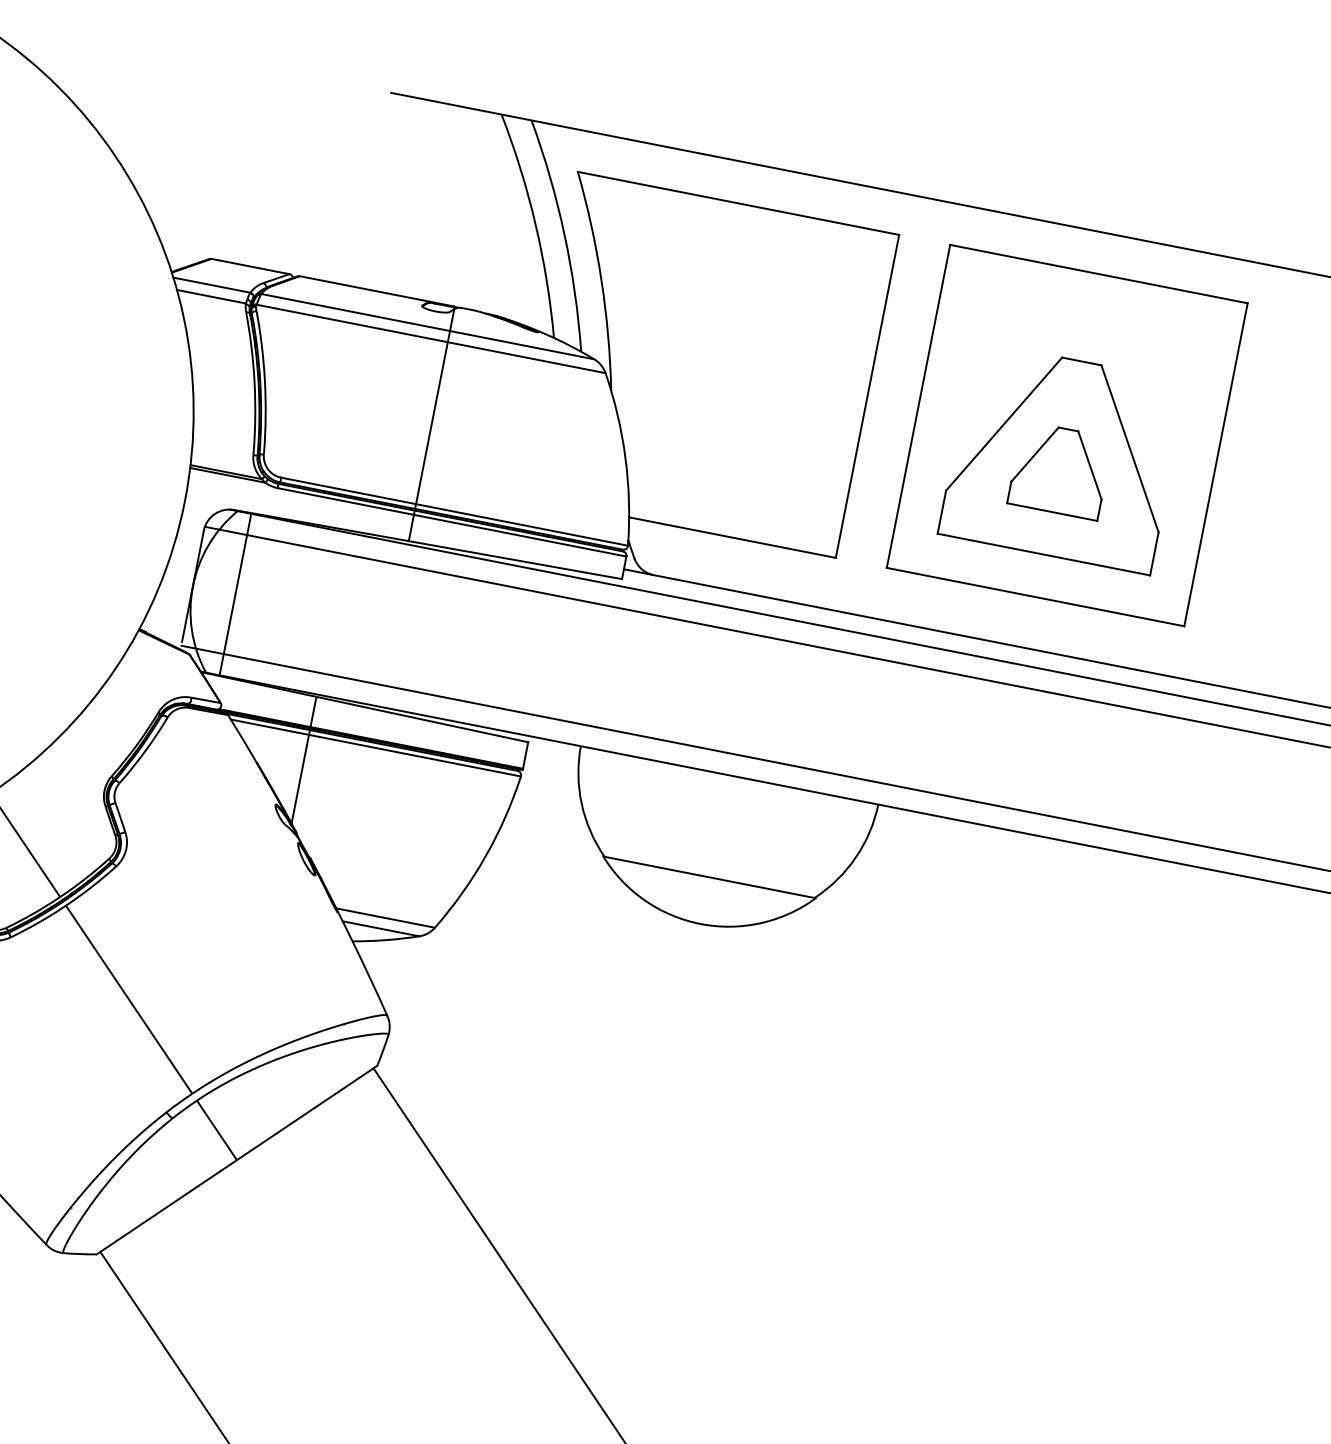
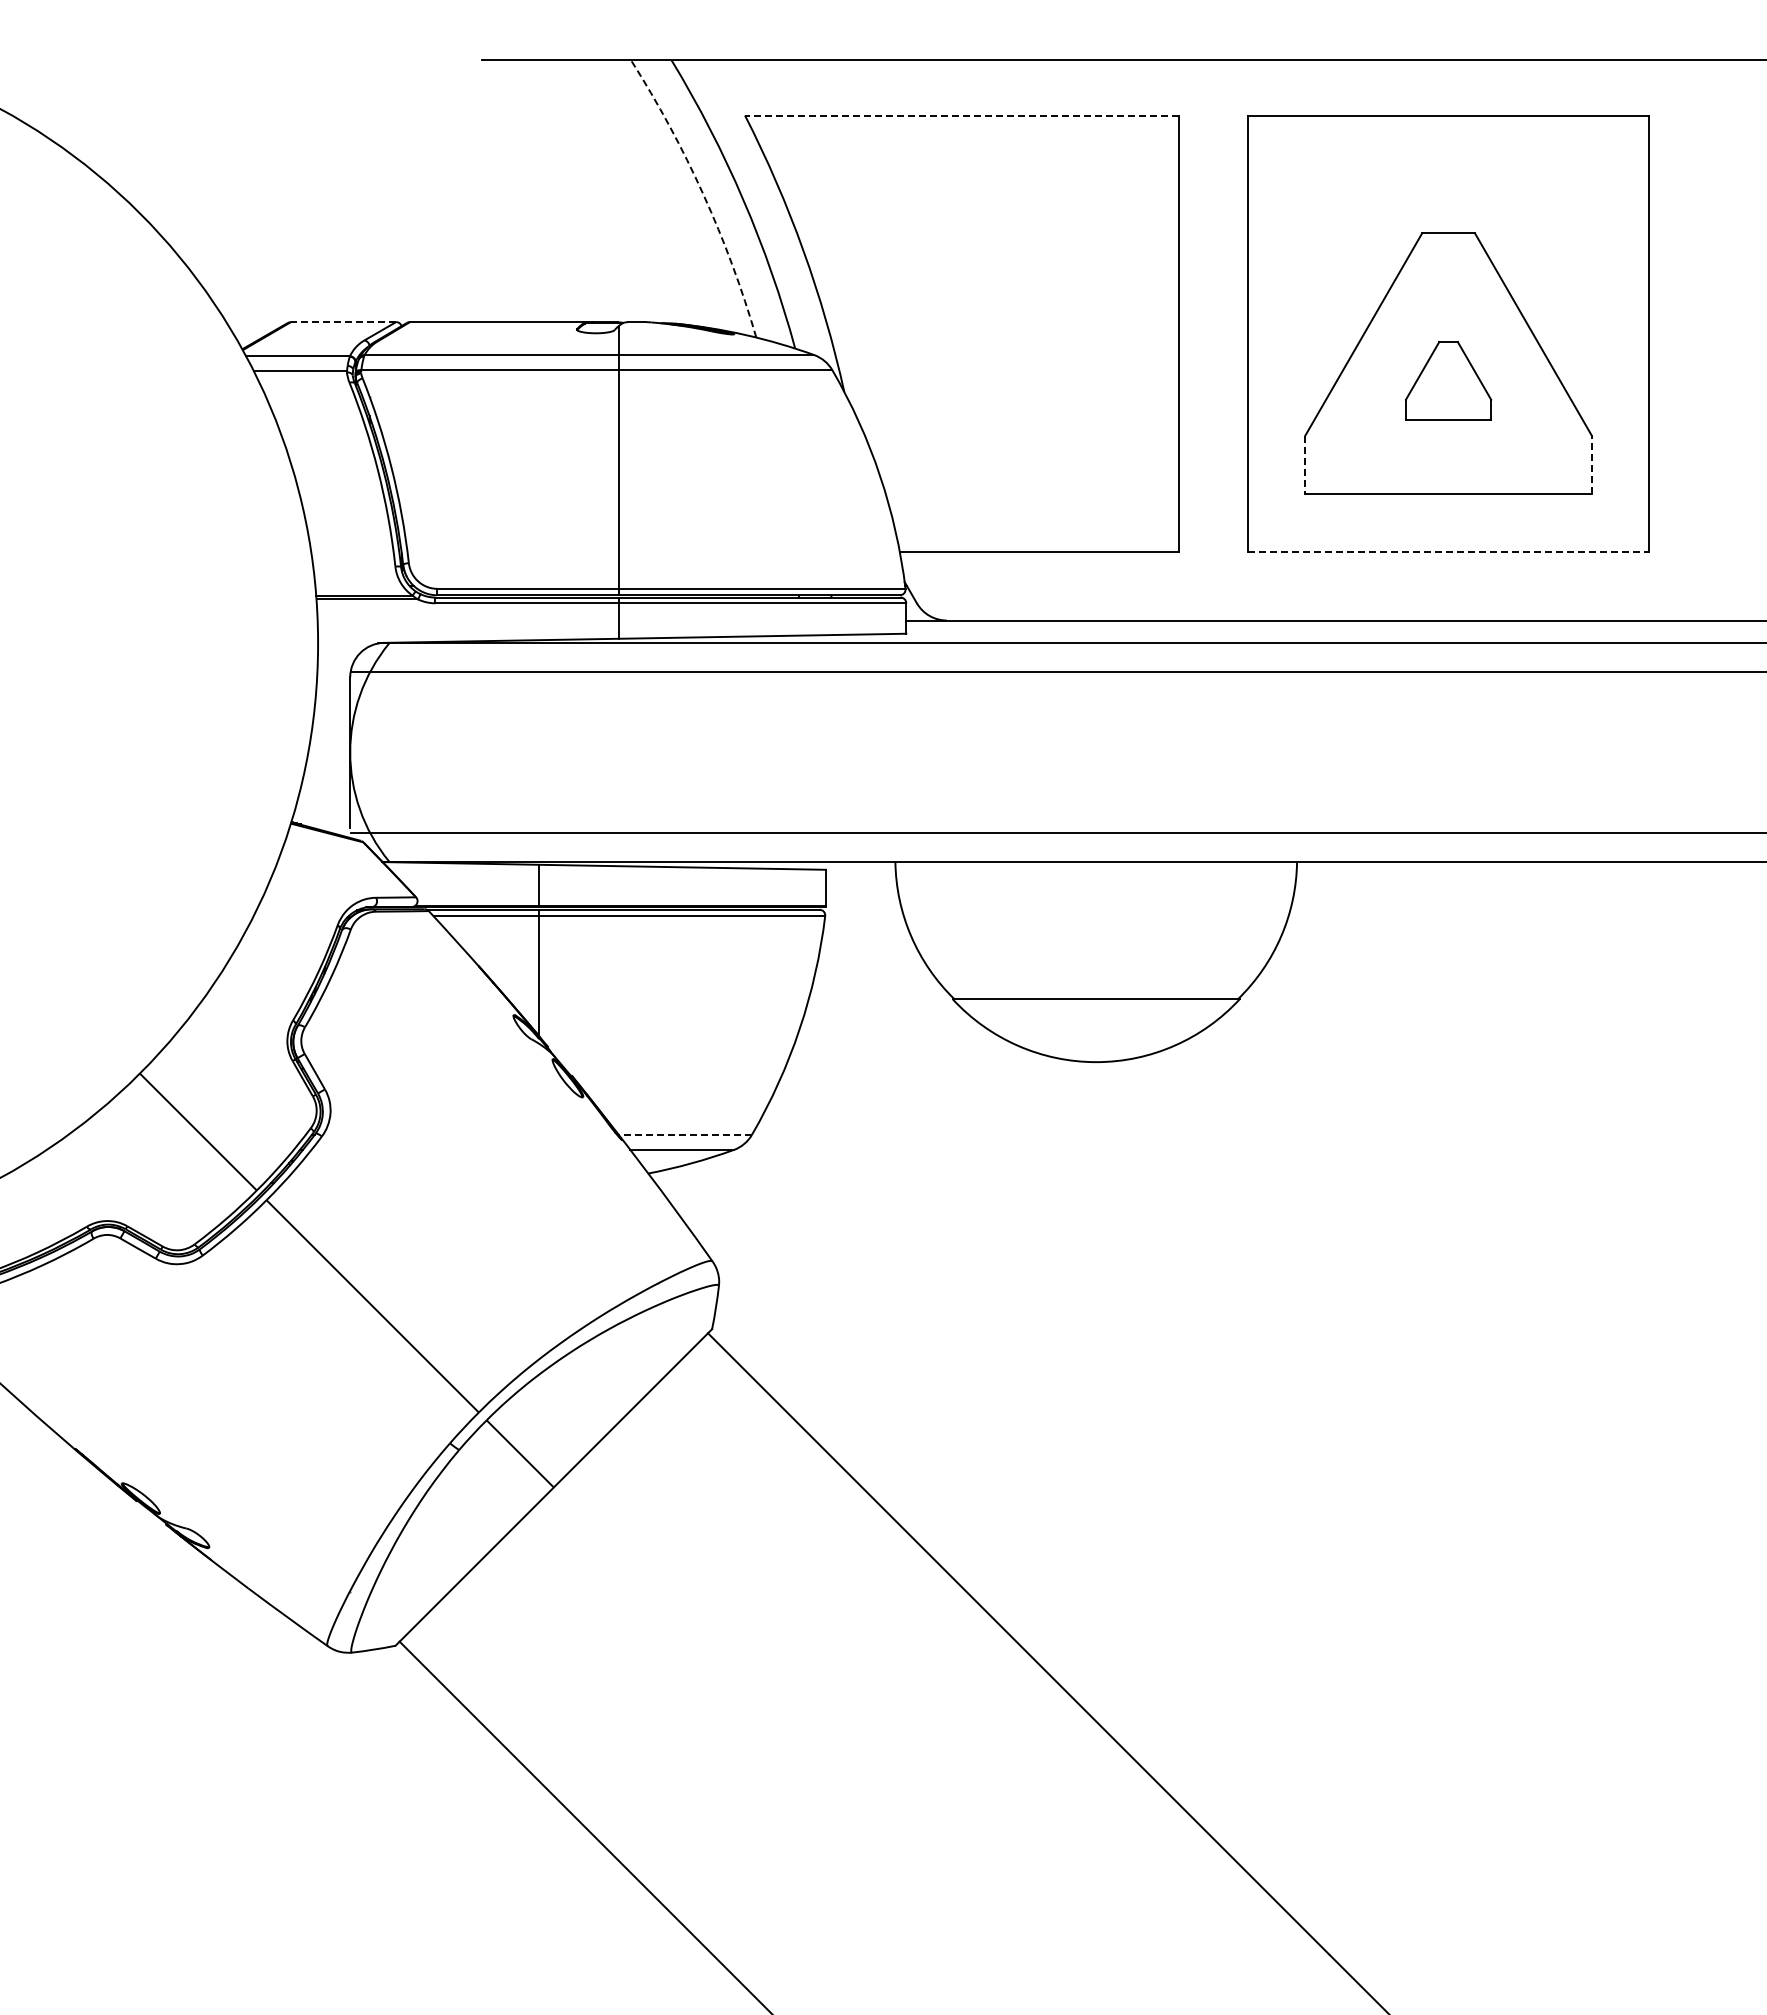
line: (738, 203) -> (961, 115), solid -> dashed
arc: (535, 224) -> (703, 194), solid -> dashed
line: (250, 266) -> (343, 322), solid -> dashed
part: (1060, 470) -> (1448, 380), size x0.7
line: (942, 512) -> (1305, 465), solid -> dashed
line: (1154, 553) -> (1592, 464), solid -> dashed
line: (235, 594) -> (407, 752), removed
line: (1035, 596) -> (1448, 551), solid -> dashed
line: (385, 917) -> (685, 1134), solid -> dashed

